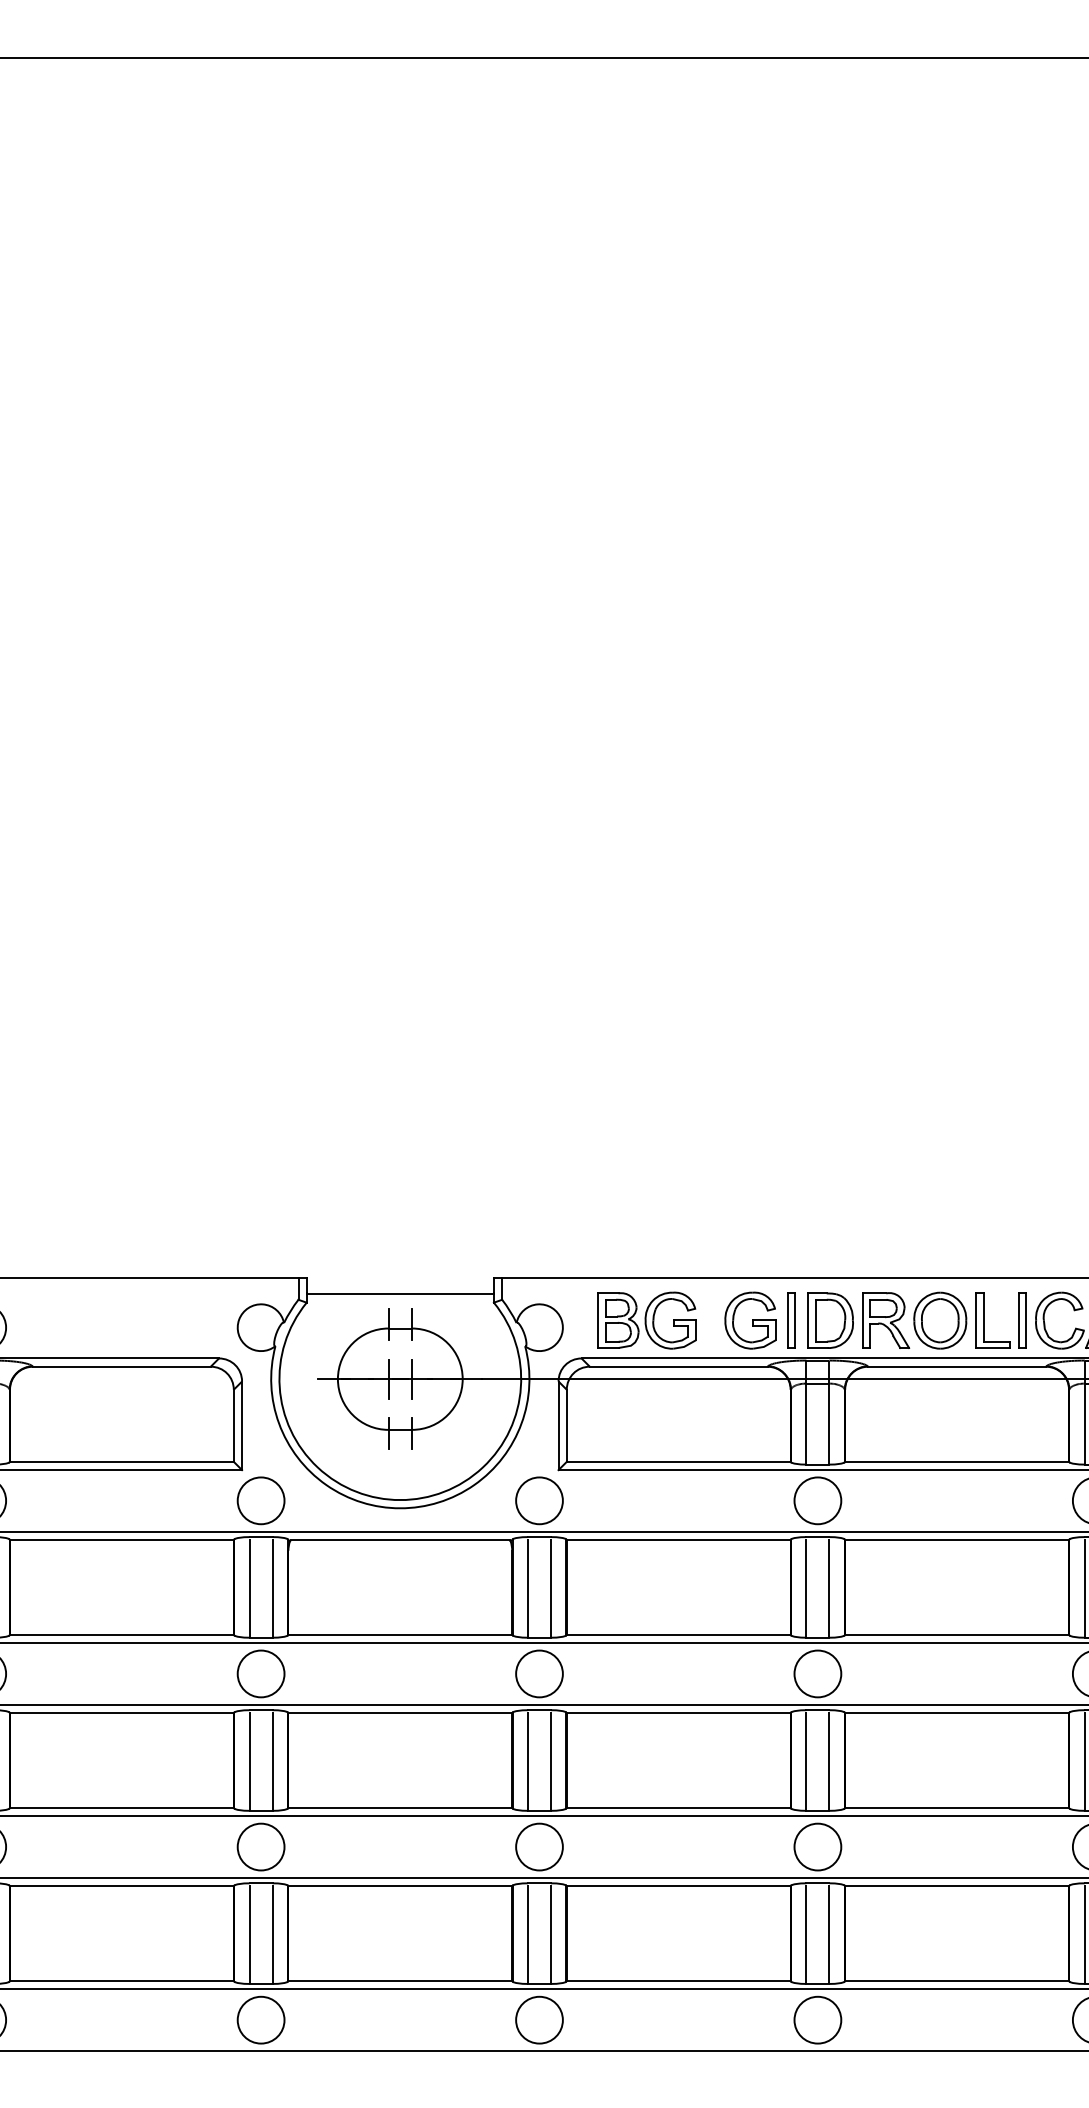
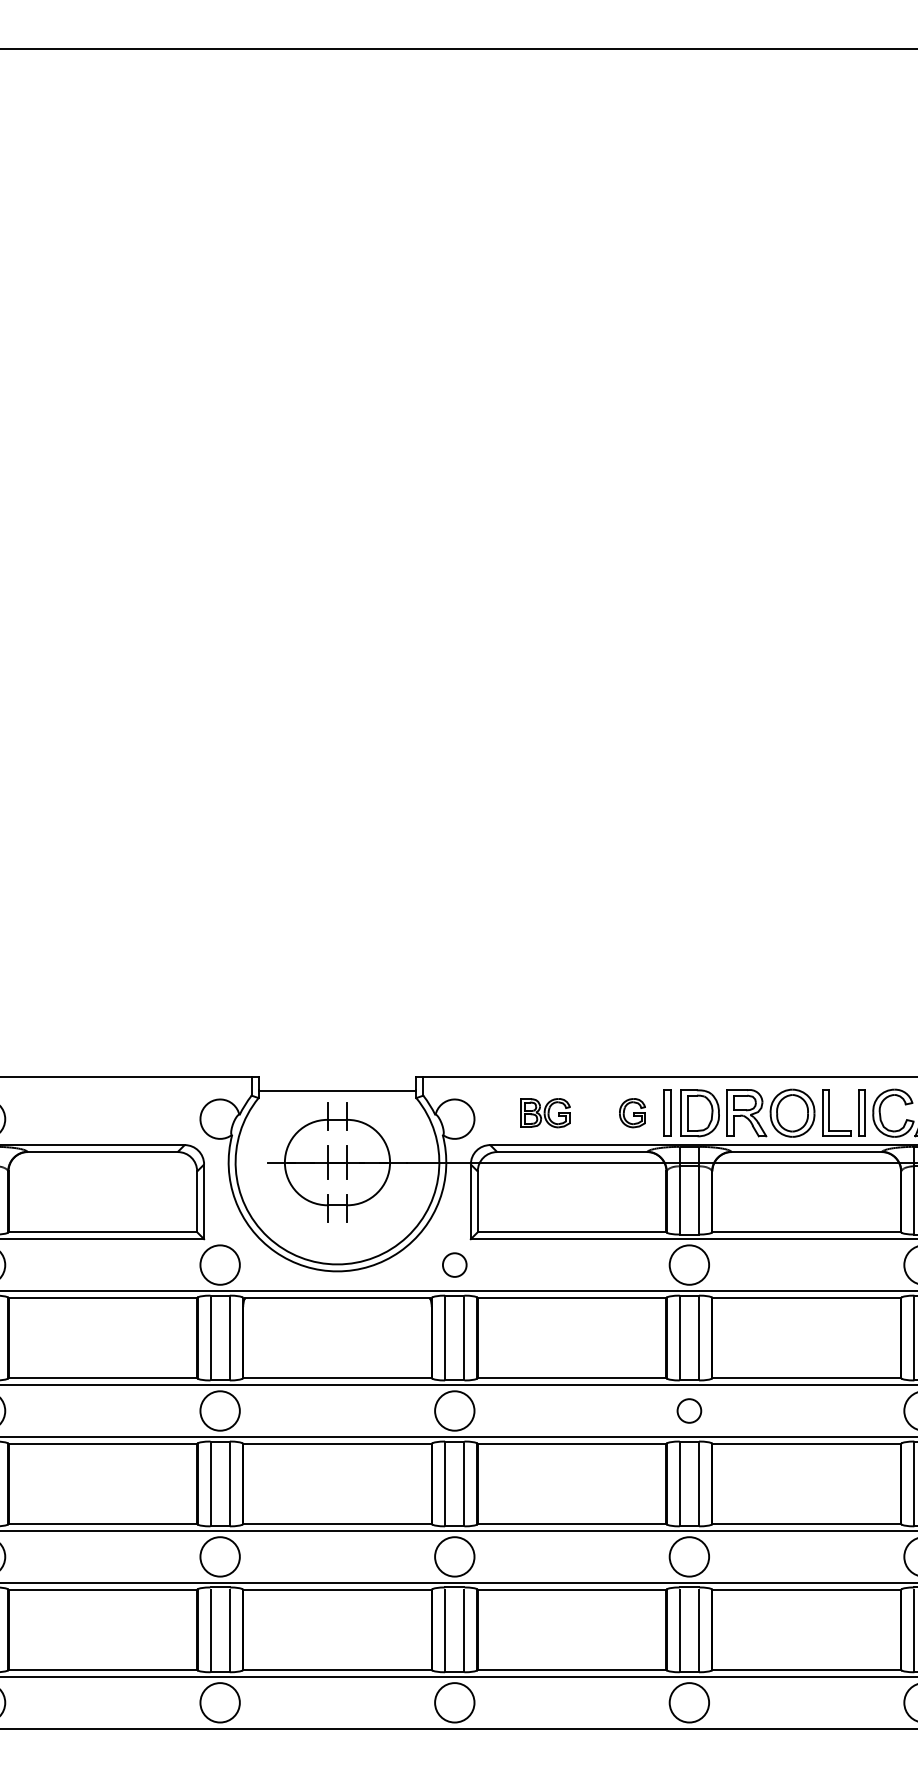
part: (646, 1320) -> (544, 1113), size x0.6
part: (750, 1320) -> (632, 1113), size x0.6
circle: (539, 1500) -> (454, 1264), size x0.6
circle: (817, 1673) -> (689, 1410), size x0.6

